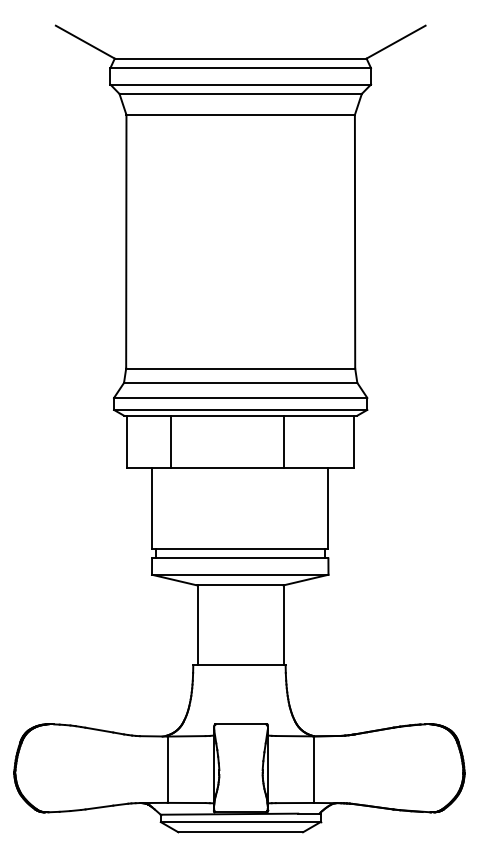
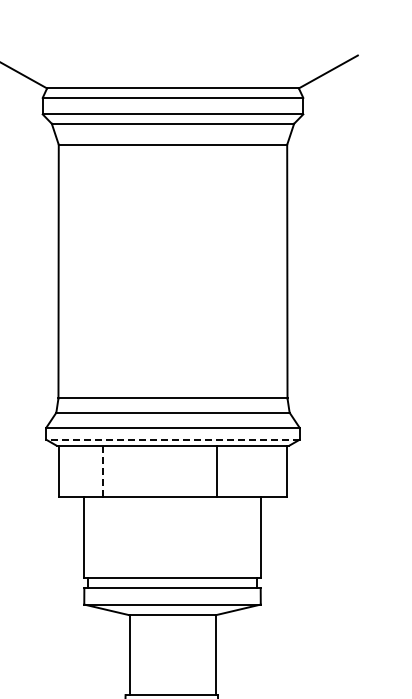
line: (240, 409) -> (172, 439), solid -> dashed
line: (170, 441) -> (102, 471), solid -> dashed

